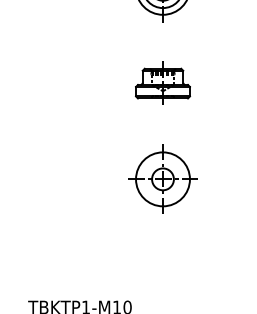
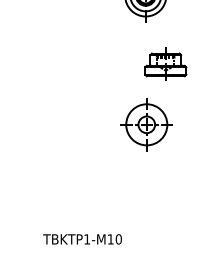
part: (162, 81) -> (165, 63), moved
part: (162, 178) -> (146, 124), moved

